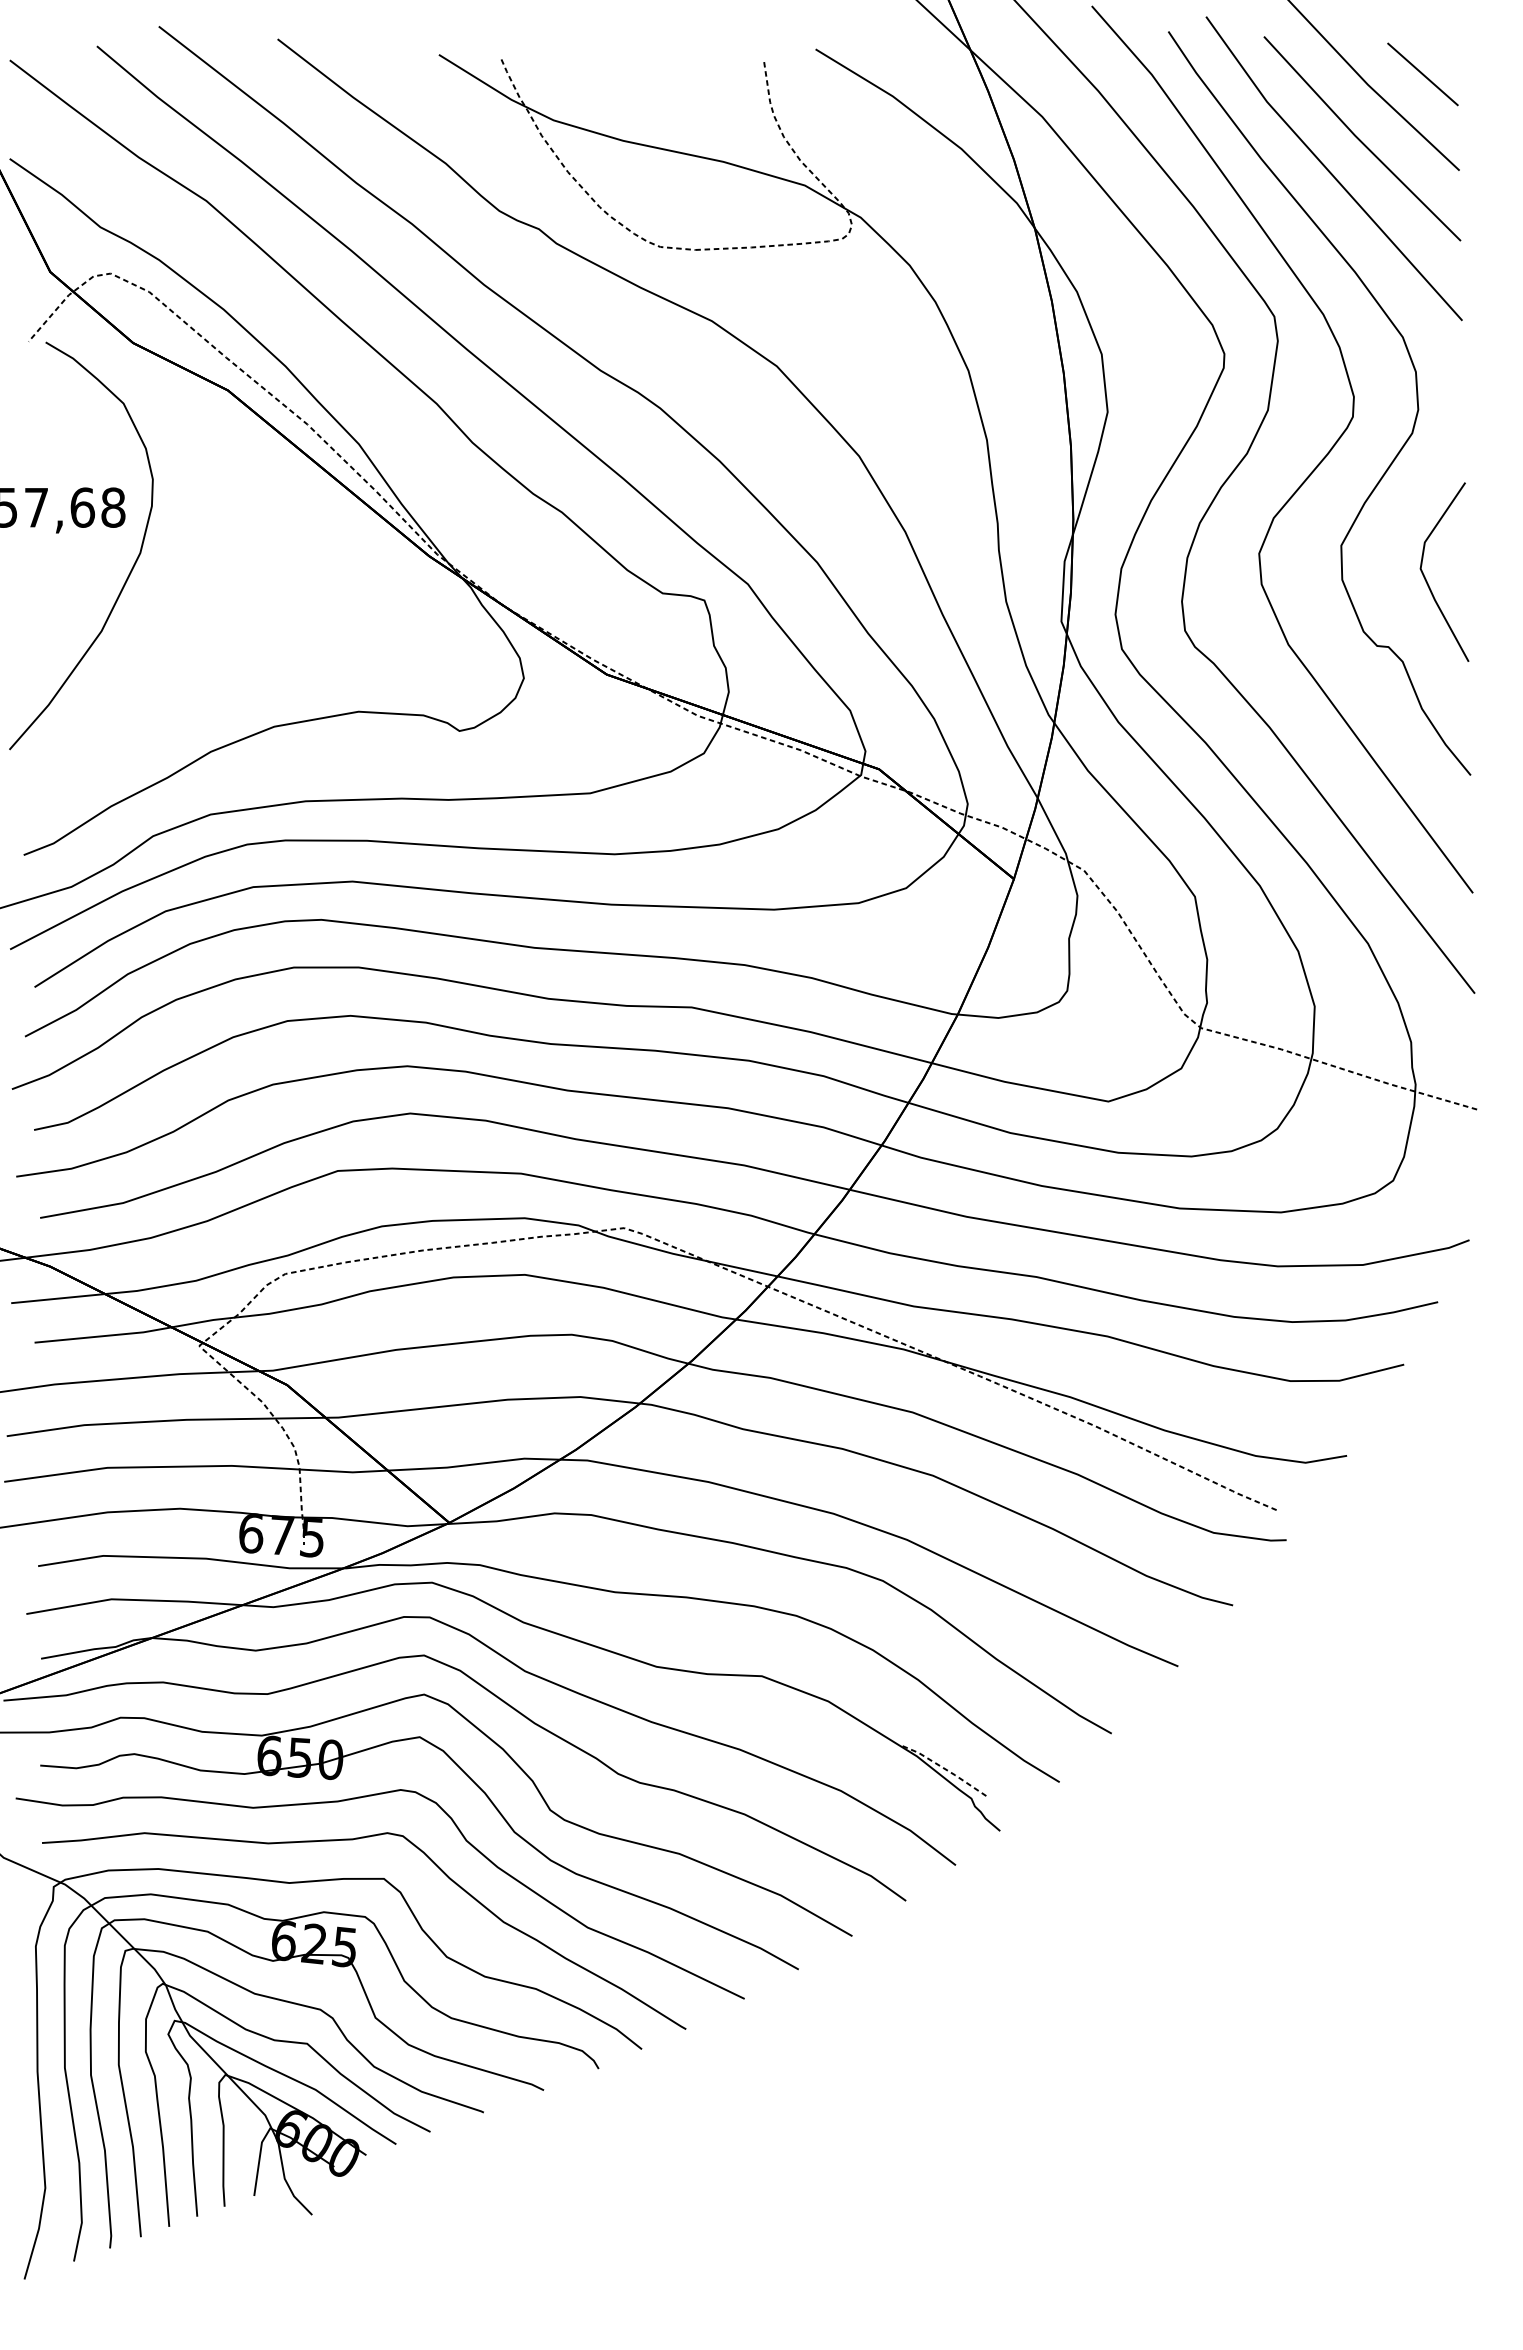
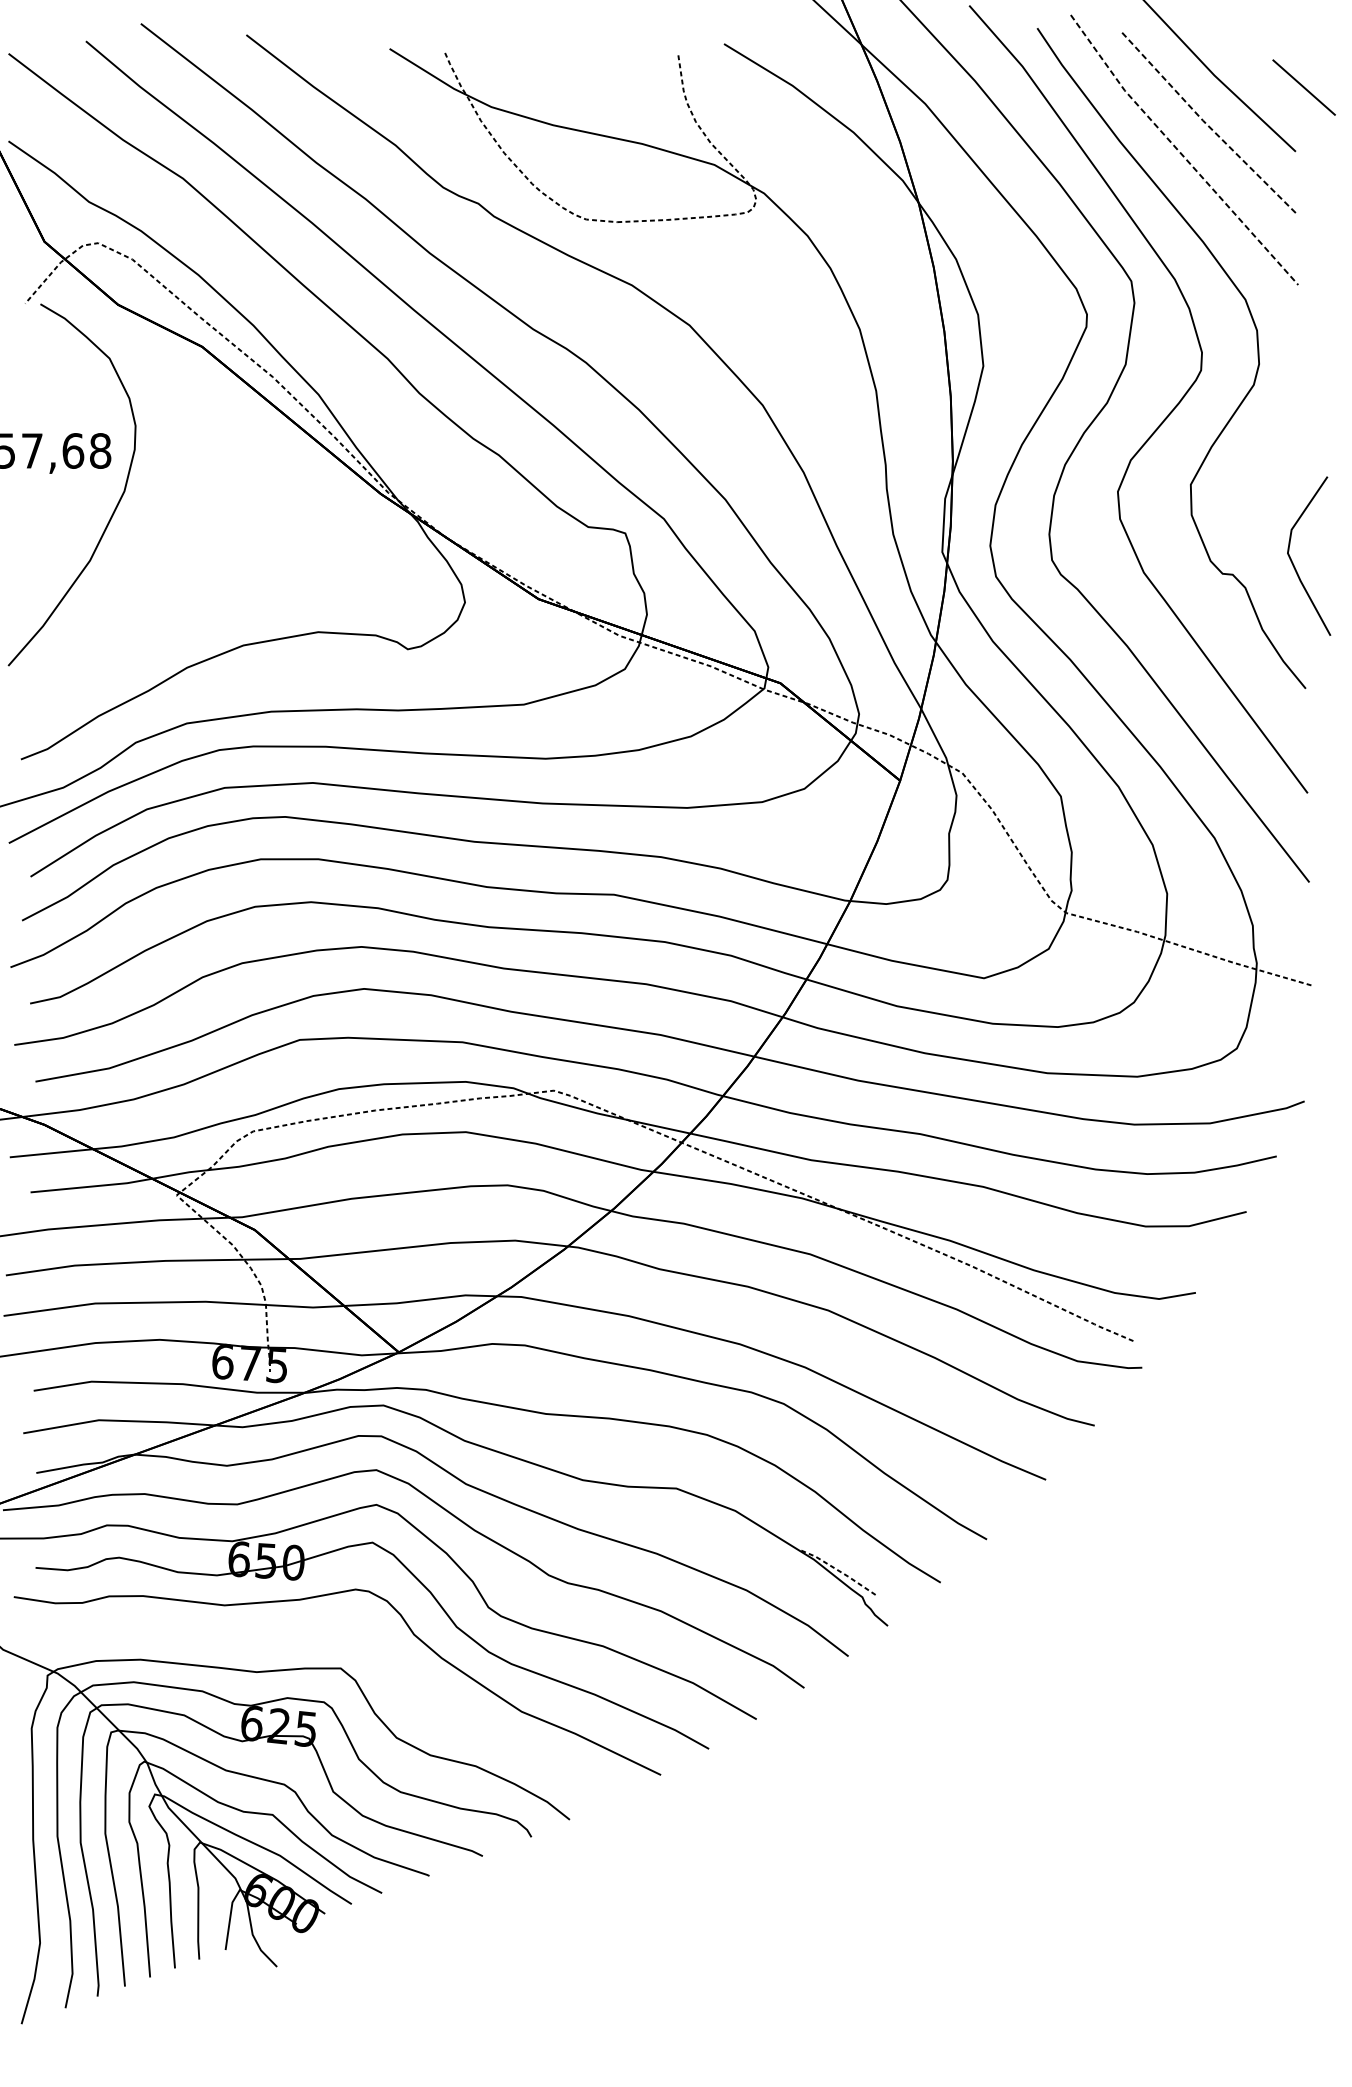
line: (1422, 74) -> (1303, 87), moved
line: (1359, 140) -> (1206, 124), solid -> dashed
line: (1329, 171) -> (1180, 152), solid -> dashed
line: (1426, 578) -> (1293, 561), moved
curve: (353, 1840) -> (313, 1634), removed

